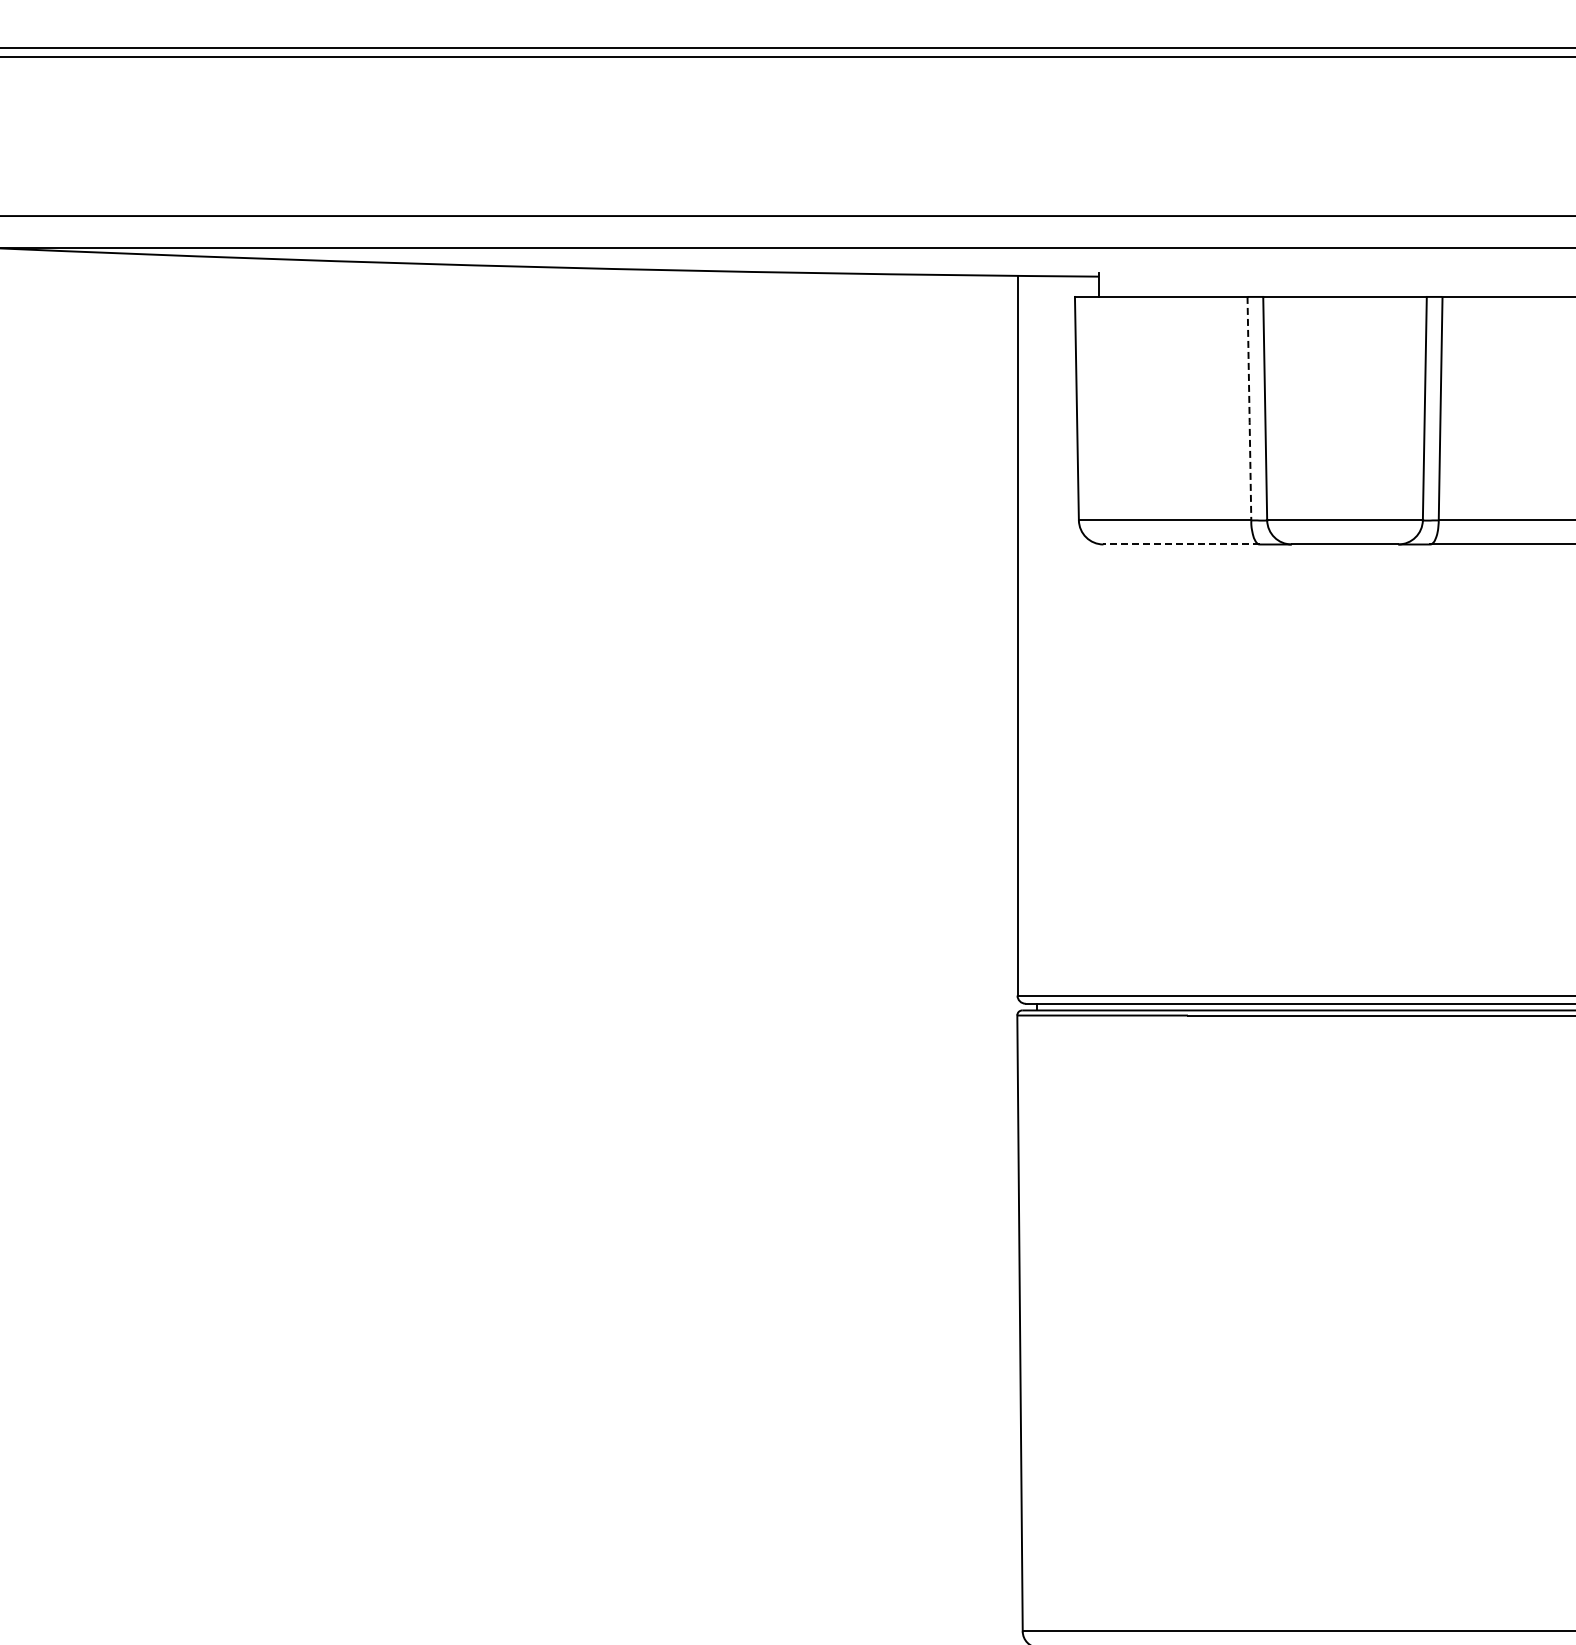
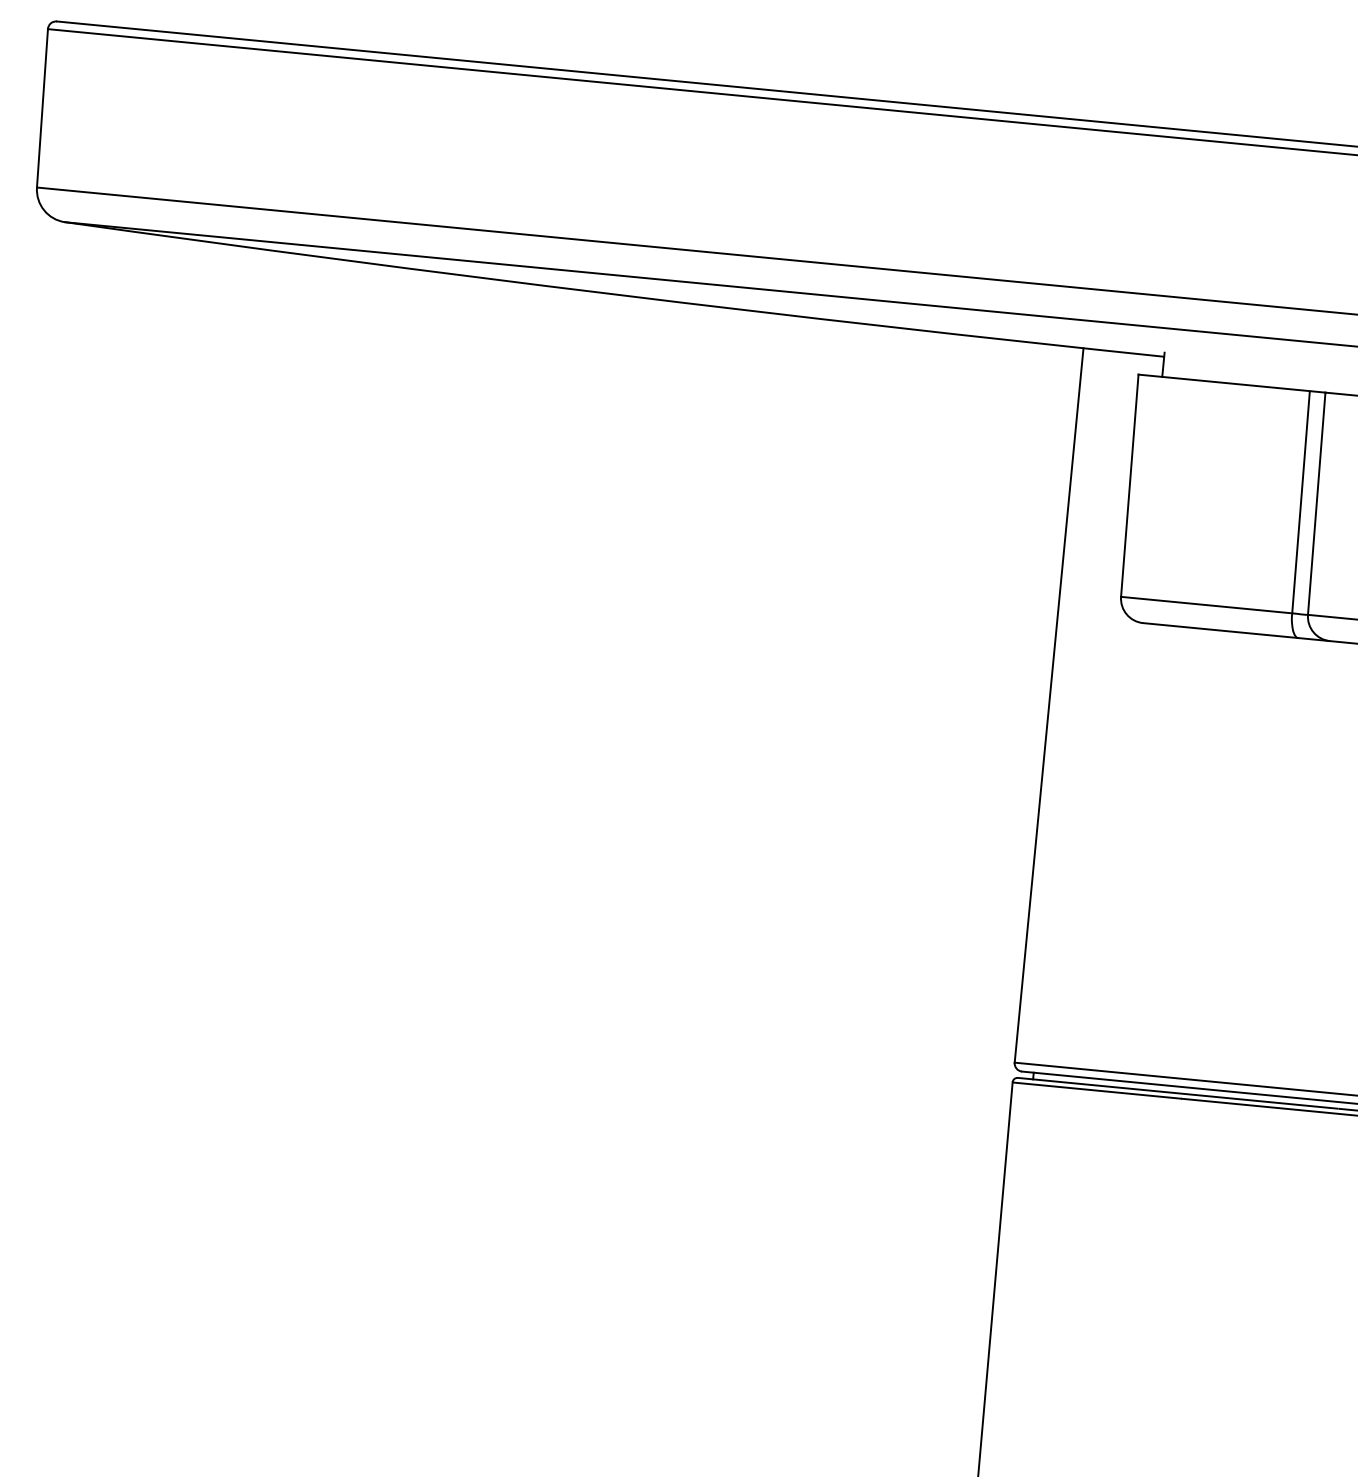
line: (1249, 409) -> (1301, 503), dashed -> solid
line: (1181, 544) -> (1220, 630), dashed -> solid

